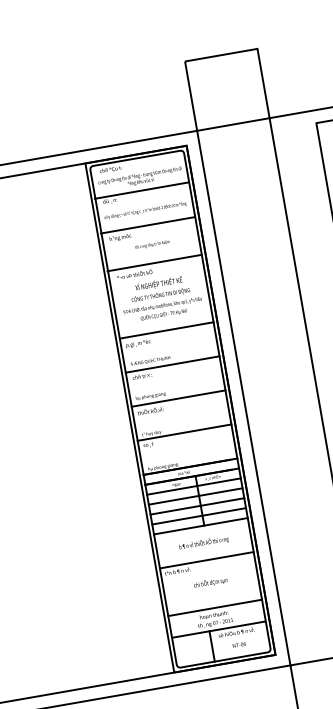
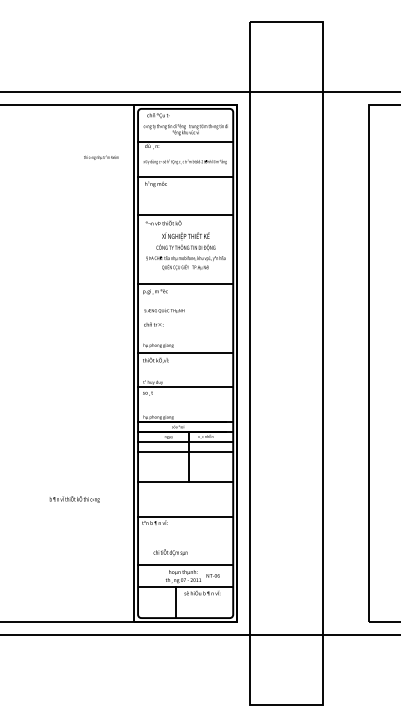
text: (152, 244) -> (101, 157), moved
line: (172, 364) -> (185, 318), removed
line: (197, 506) -> (185, 462), removed
line: (199, 516) -> (185, 472), removed
text: (203, 543) -> (74, 499), moved
text: (210, 582) -> (170, 552), moved
text: (238, 644) -> (212, 575), moved

